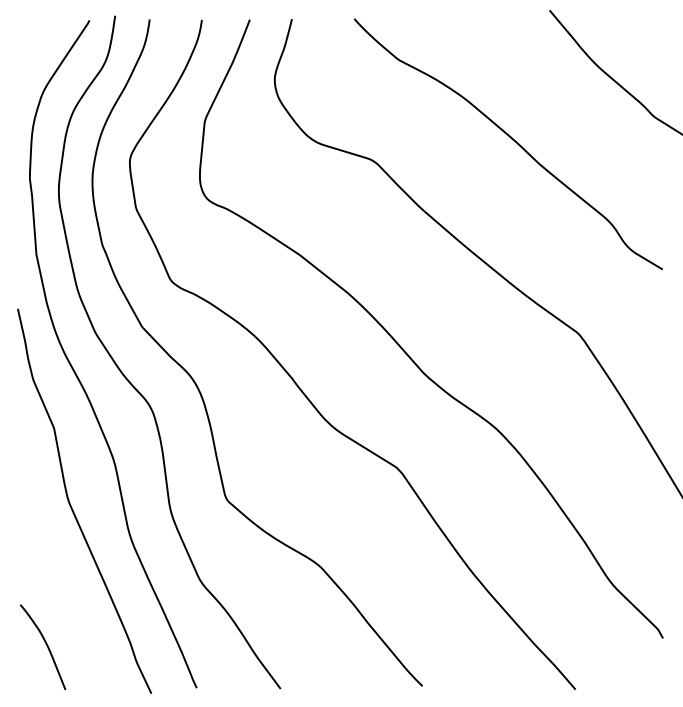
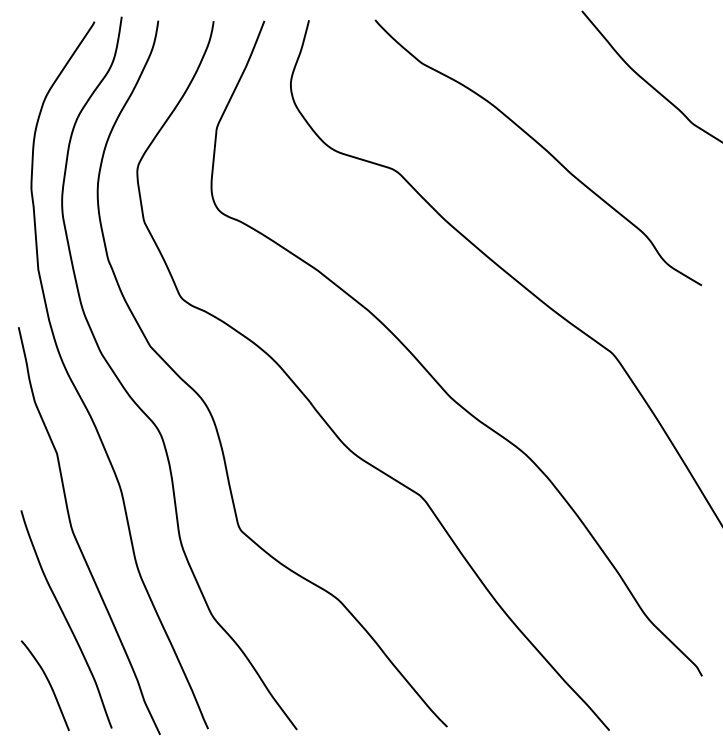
curve: (63, 584) -> (66, 619), added

